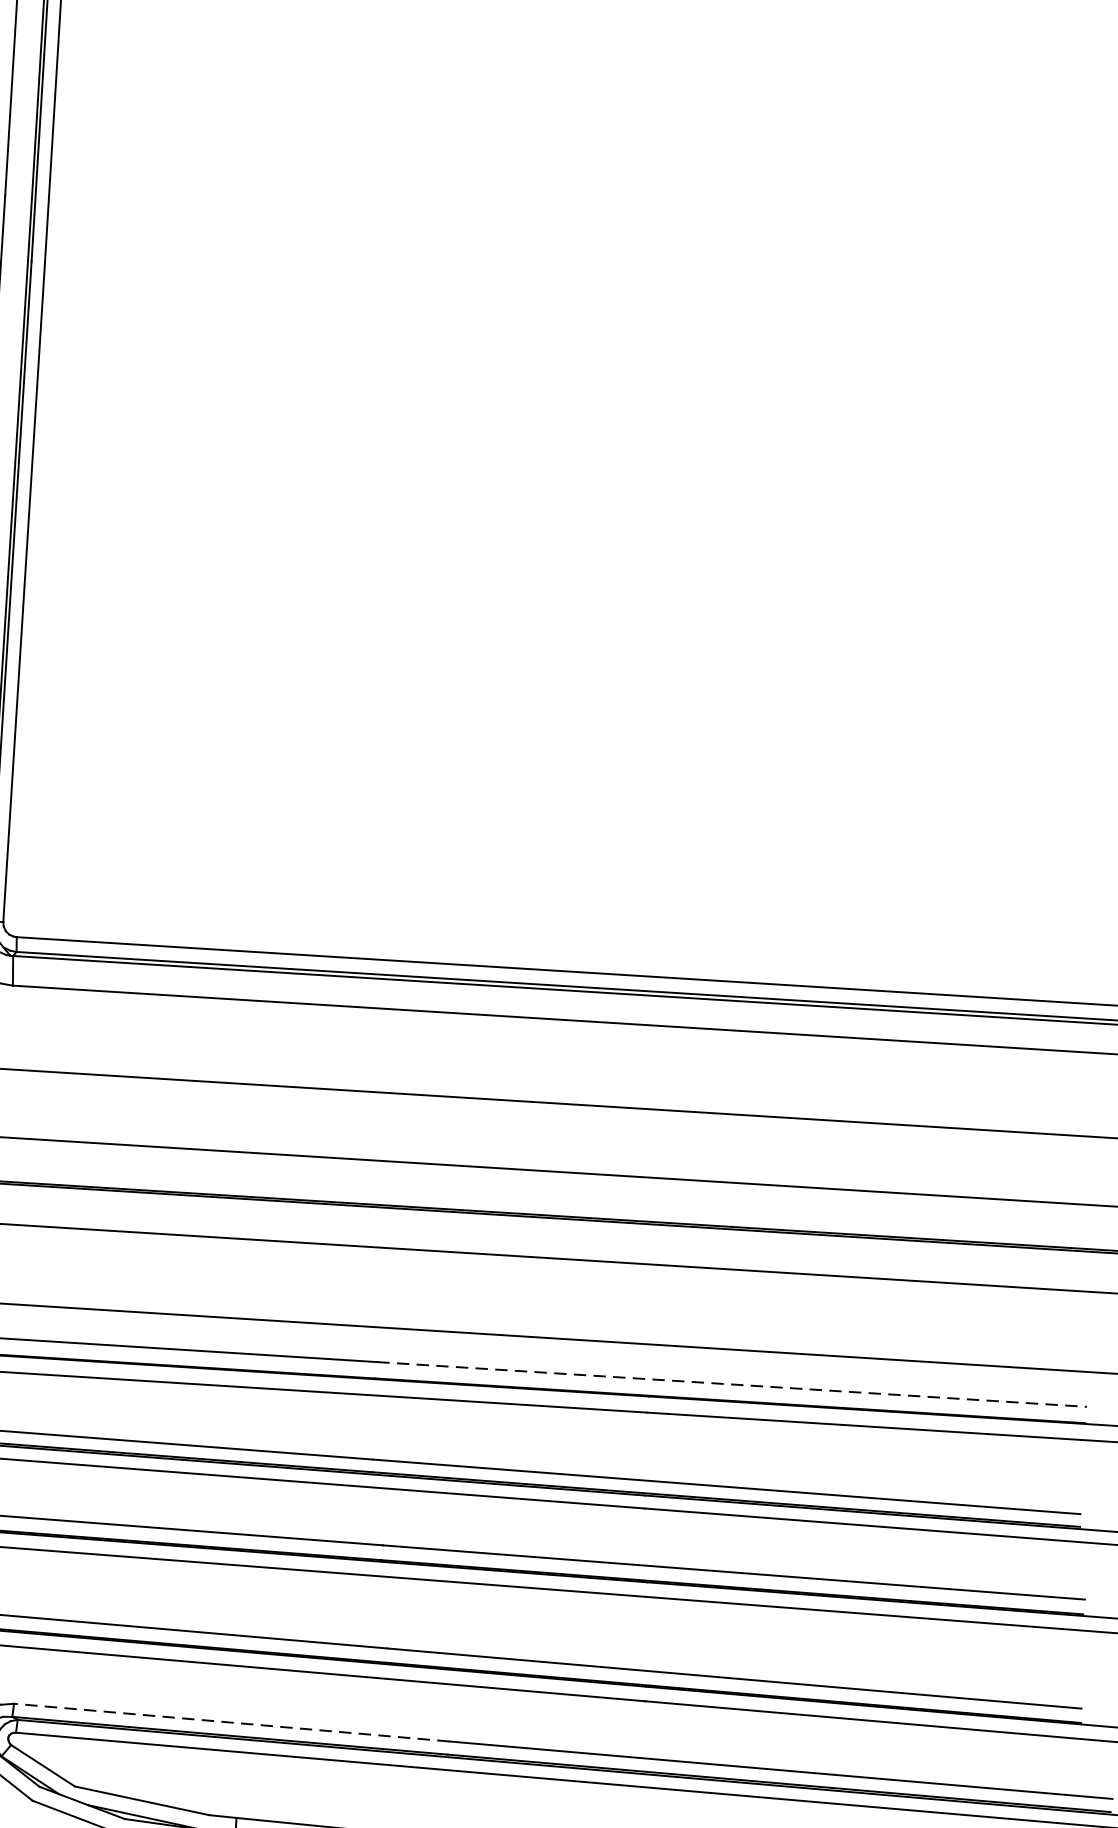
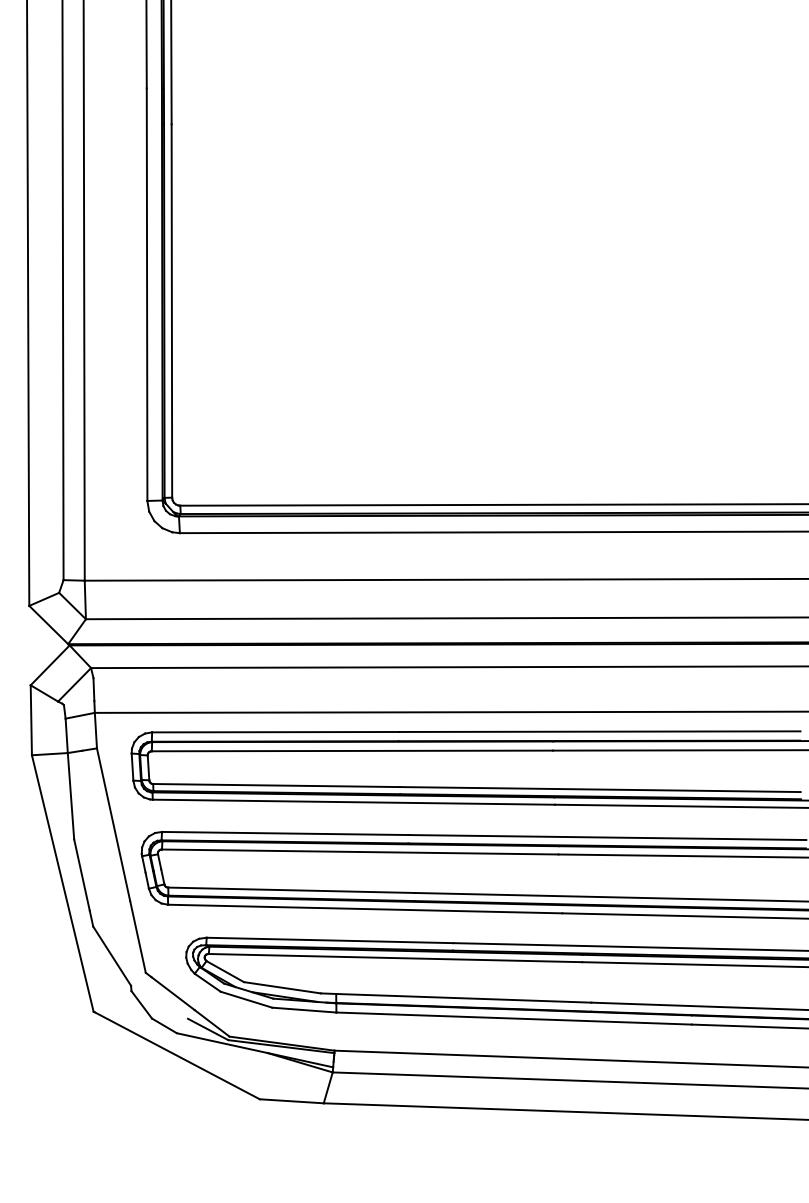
line: (731, 1384) -> (599, 731), dashed -> solid
line: (230, 1722) -> (329, 940), dashed -> solid

